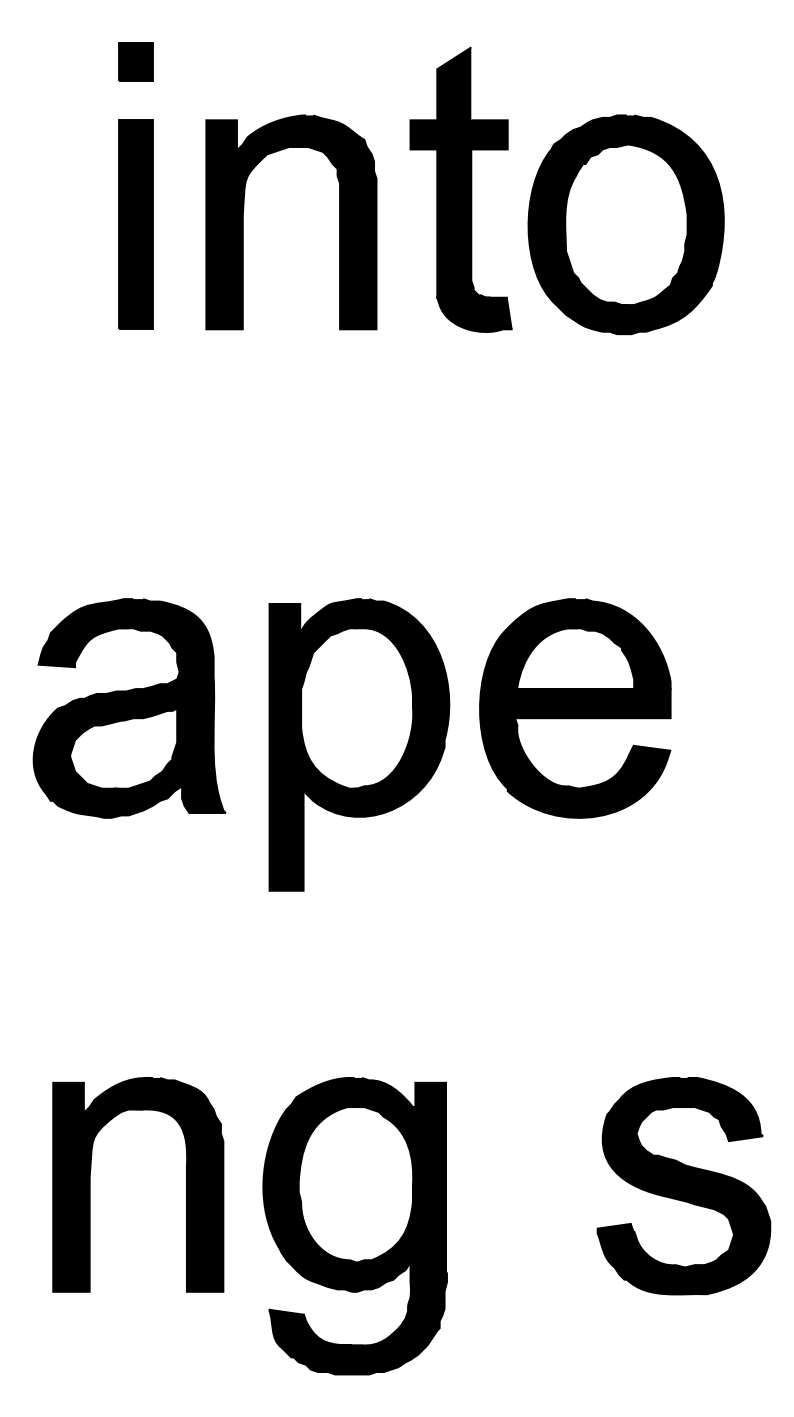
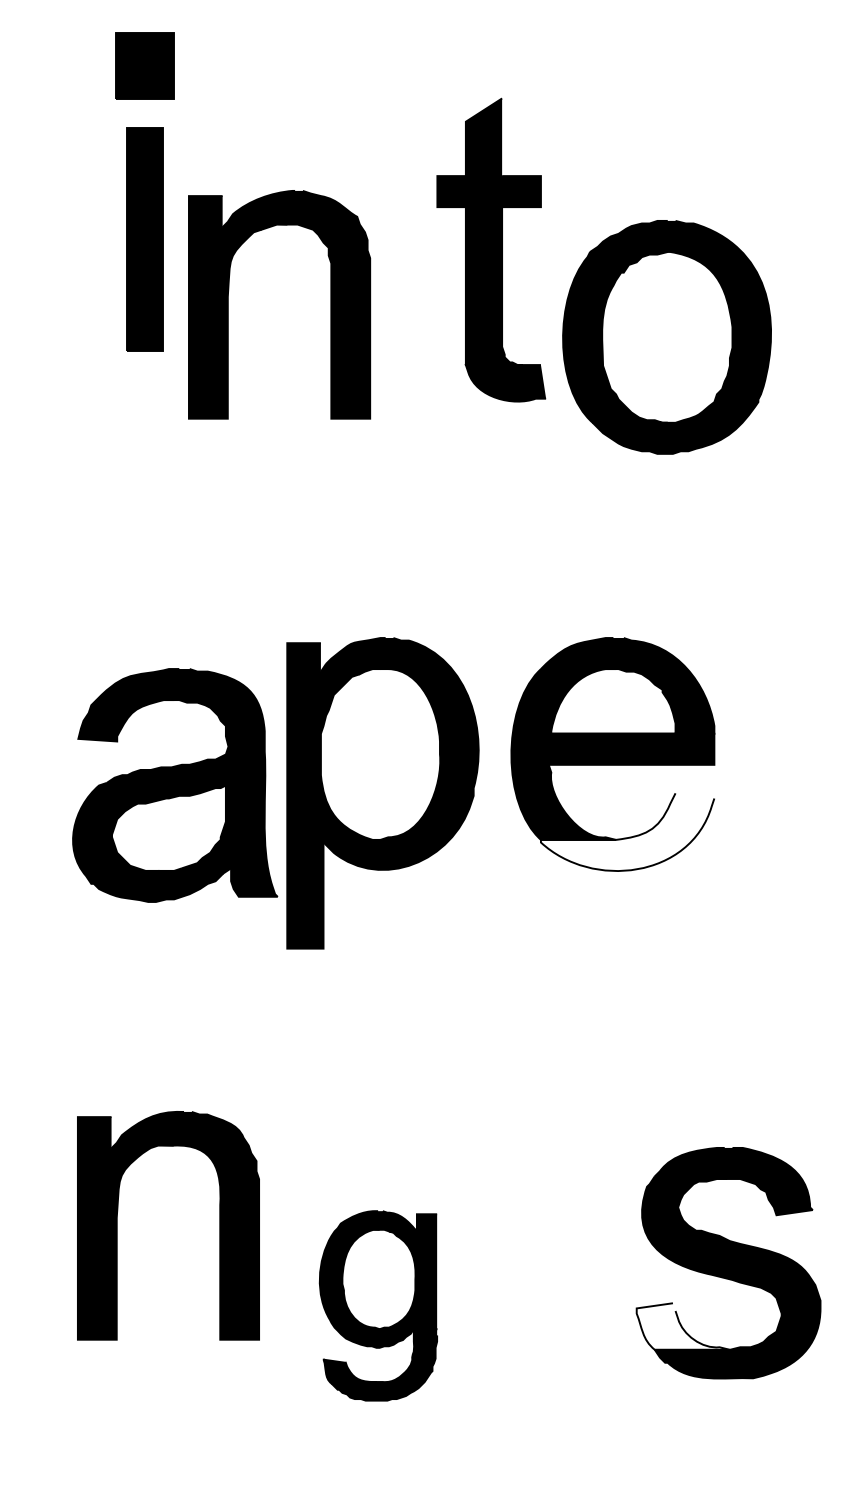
part: (135, 61) -> (144, 65), size x1.6
part: (461, 189) -> (491, 249), moved
part: (243, 222) -> (228, 304), moved
part: (625, 224) -> (666, 337), moved
part: (129, 708) -> (175, 785), moved
fill: (589, 781) -> (627, 832), removed
part: (90, 1184) -> (117, 1225), moved
part: (355, 1225) -> (378, 1305), size x0.6
fill: (640, 1245) -> (682, 1326), removed

